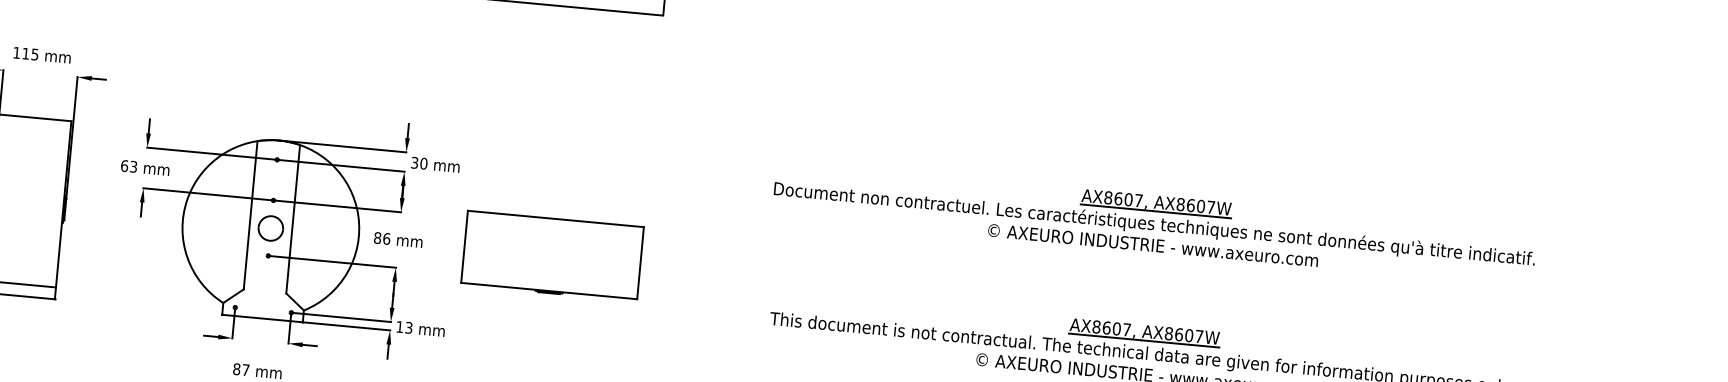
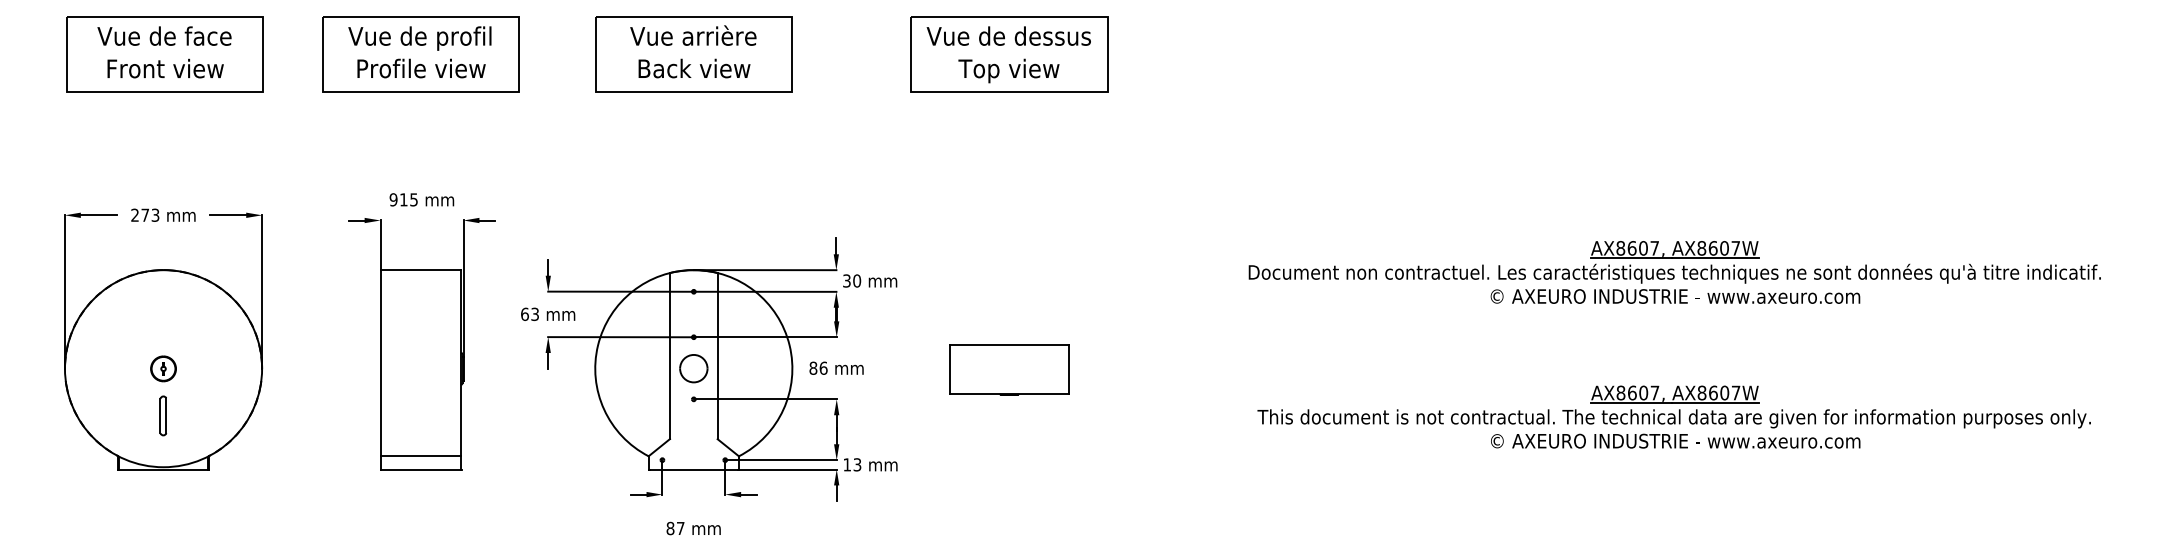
text: (16, 52) -> (393, 199), 115 -> 915
part: (552, 256) -> (1009, 370), size x0.6

